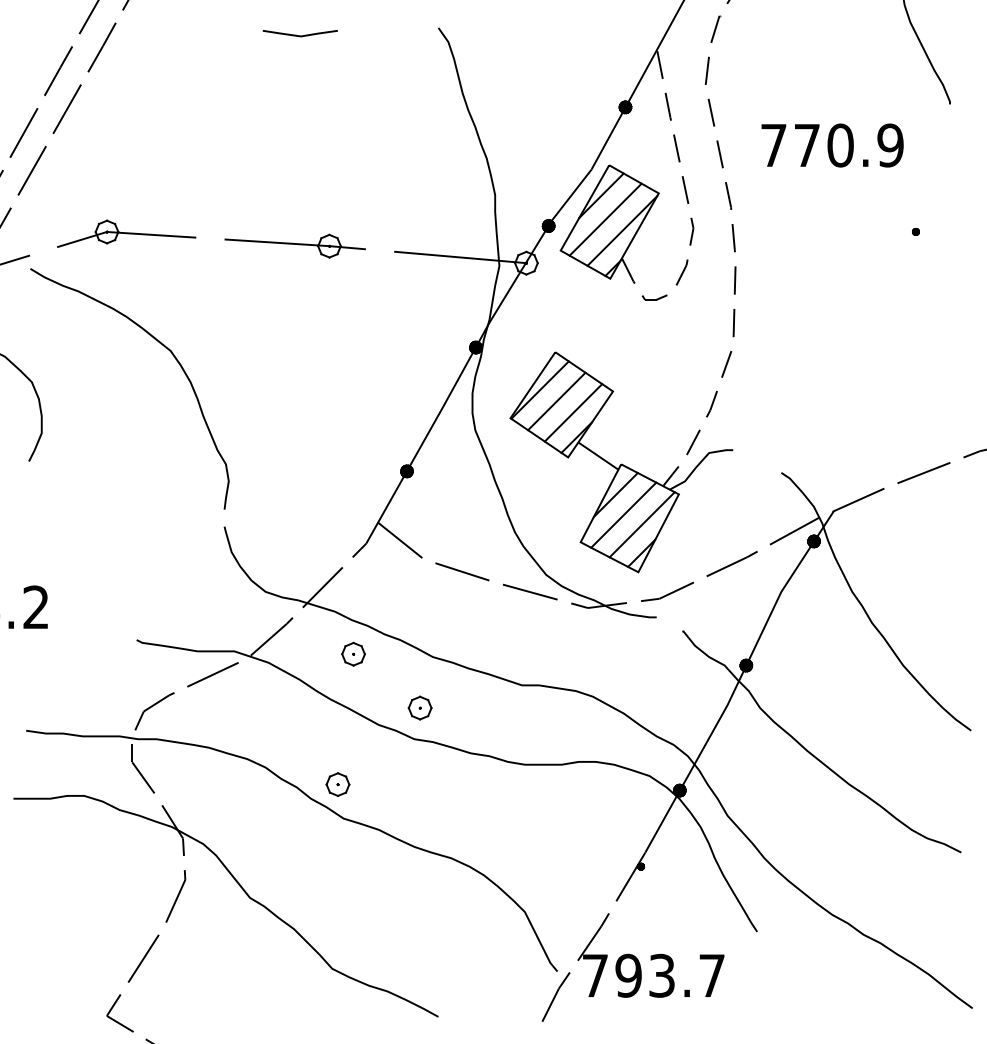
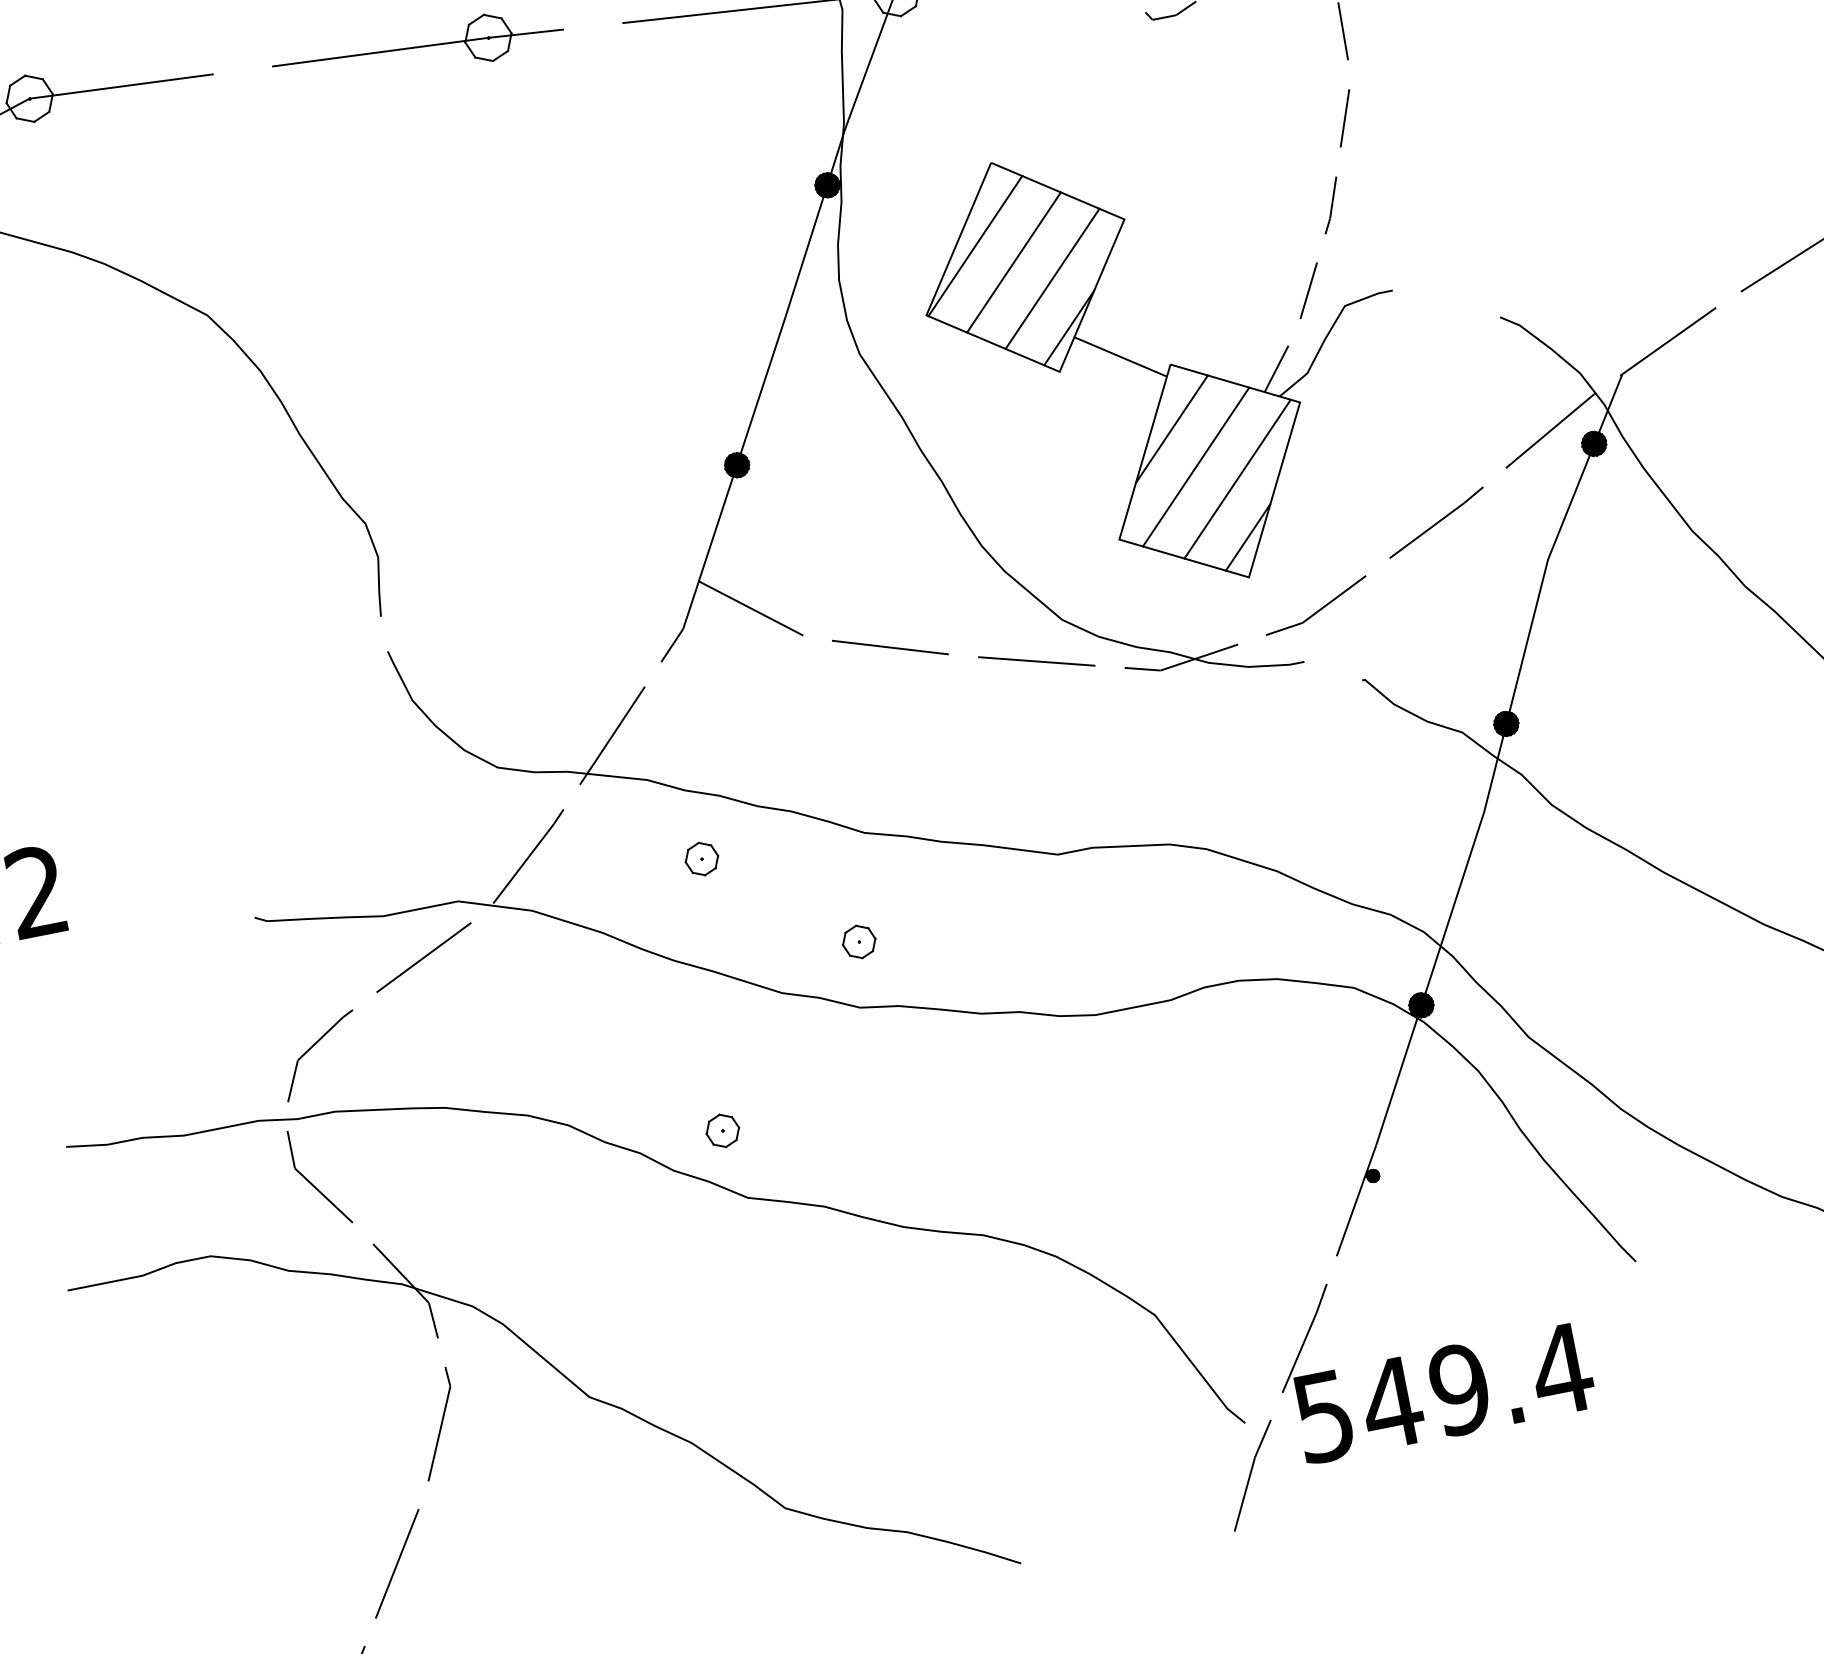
part: (353, 653) -> (701, 857), size x0.7
part: (419, 707) -> (857, 941), size x0.7
part: (337, 784) -> (721, 1130), size x0.7
text: (653, 975) -> (1442, 1392), 793.7 -> 549.4

